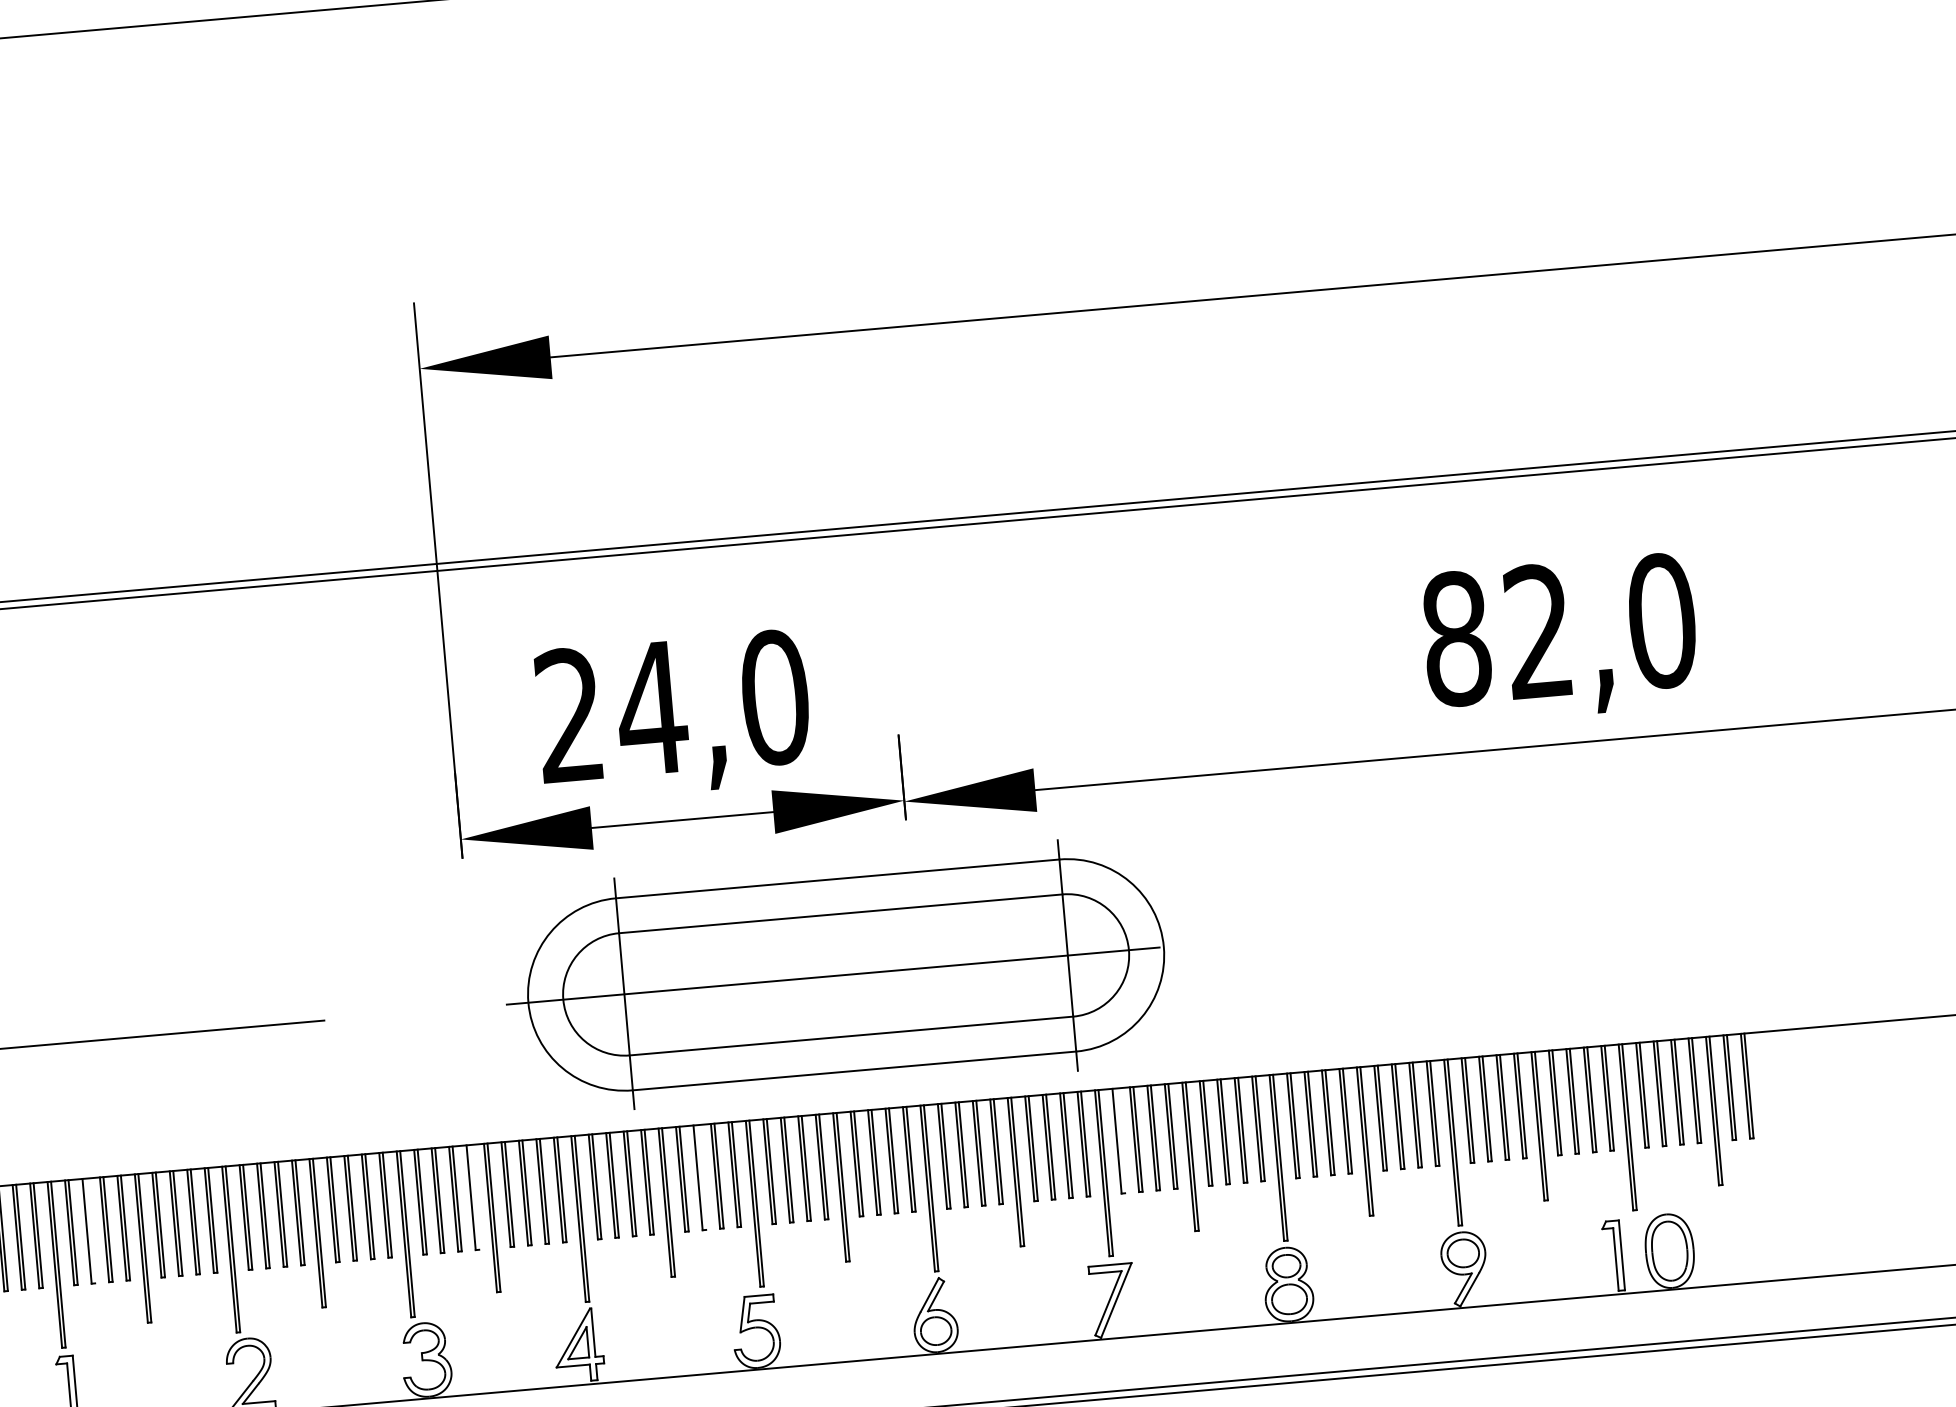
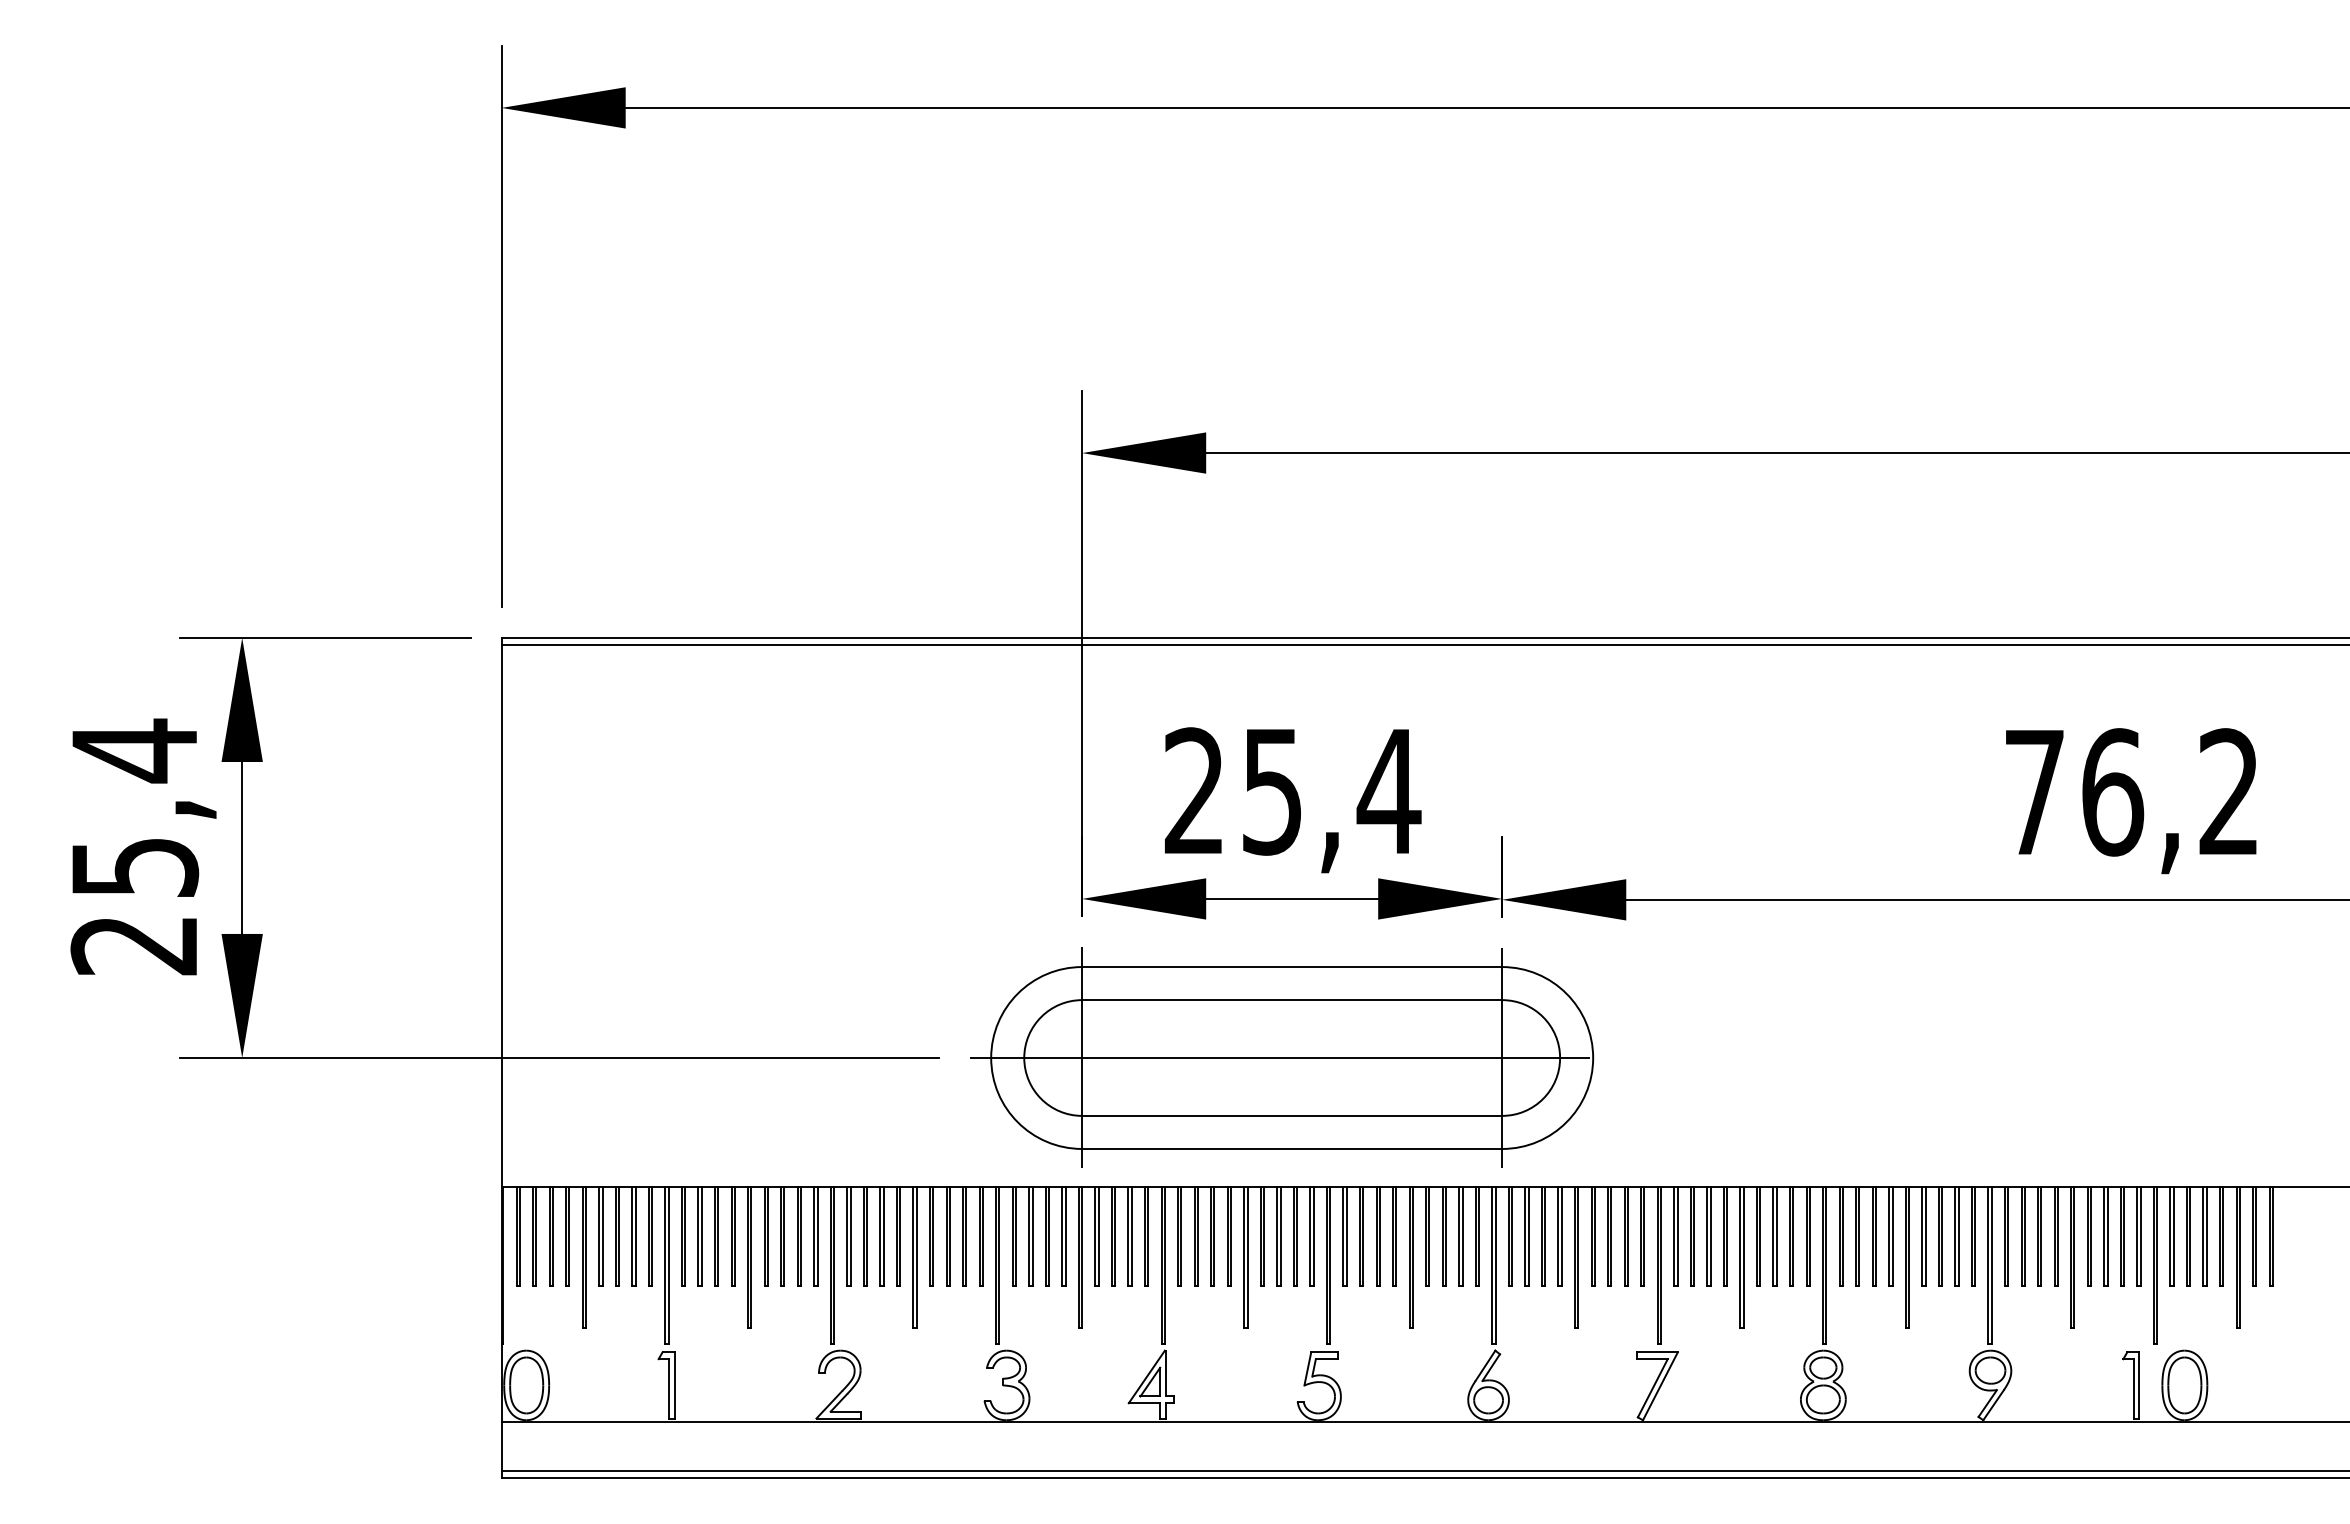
text: (1559, 630) -> (2132, 792), 82,0 -> 76,2
text: (713, 703) -> (1330, 791), 24,0 -> 25,4
part: (835, 975) -> (1282, 1057), moved
line: (1120, 1140) -> (1677, 1236), added
line: (701, 1177) -> (1280, 1236), added
line: (474, 1197) -> (1065, 1236), added
line: (90, 1230) -> (701, 1236), added

